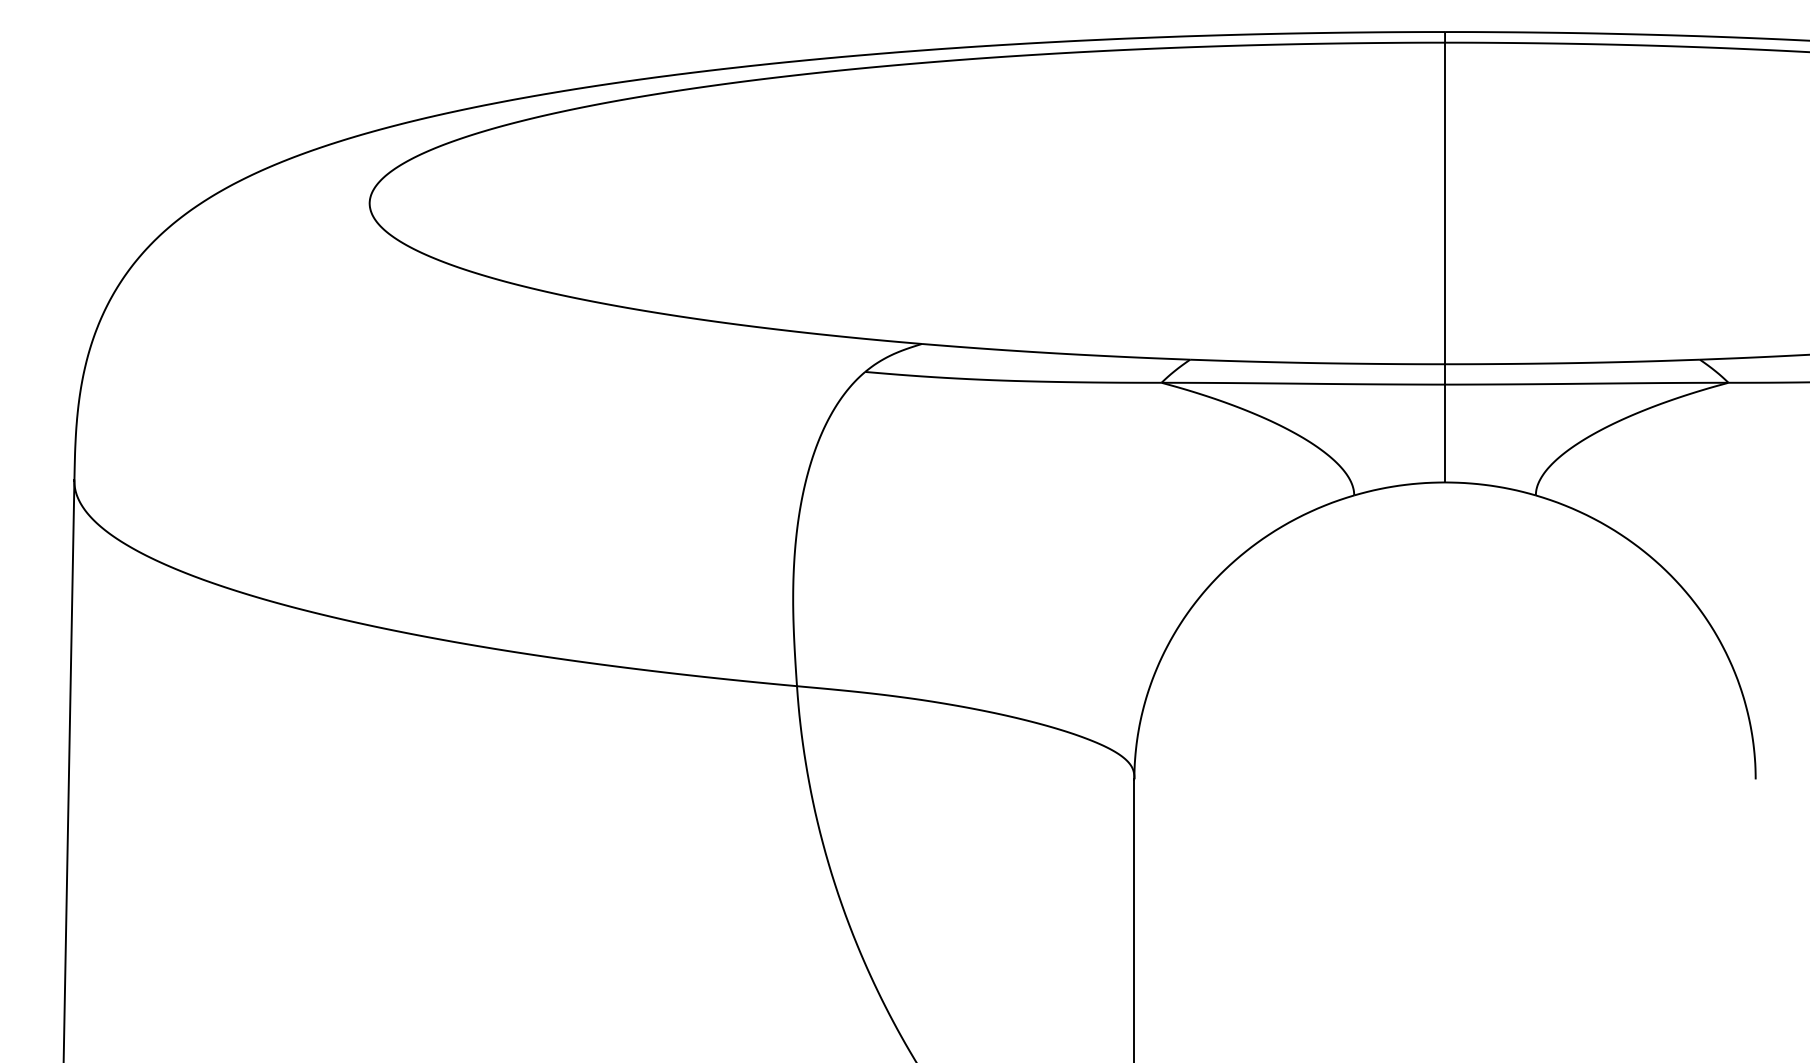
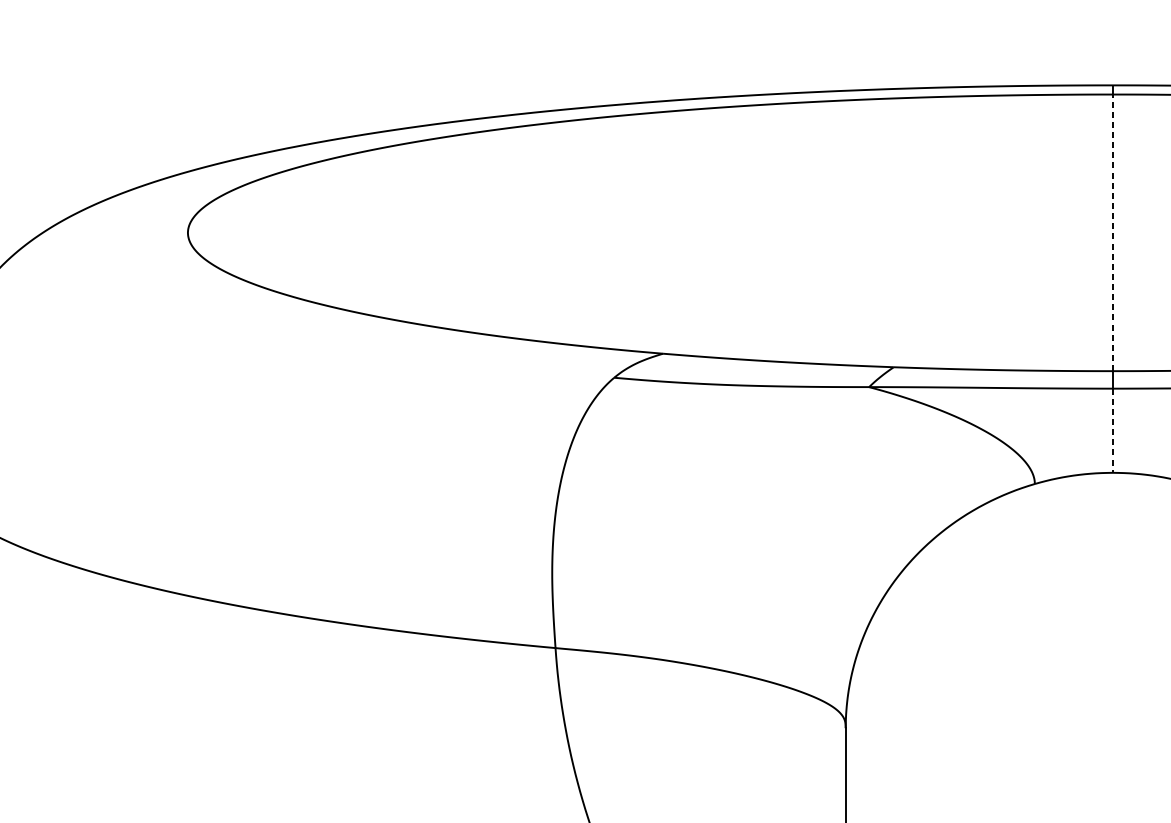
line: (1445, 203) -> (1113, 232), solid -> dashed
line: (1445, 433) -> (1113, 430), solid -> dashed

